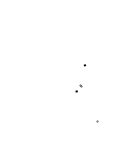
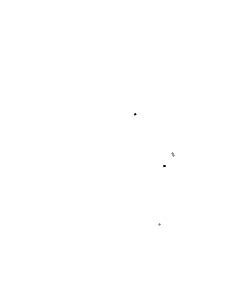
part: (78, 88) -> (168, 160), moved

